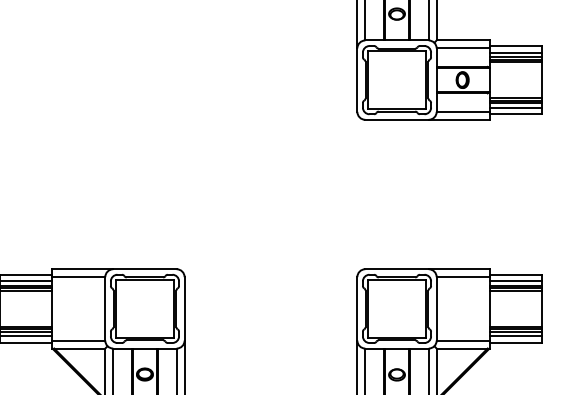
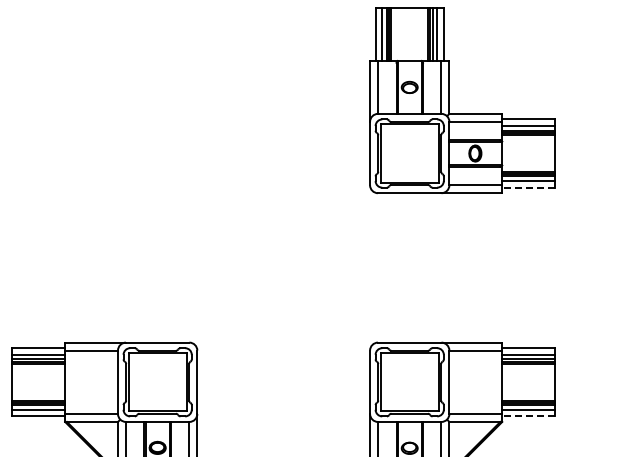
line: (515, 114) -> (528, 187), solid -> dashed
line: (515, 343) -> (528, 416), solid -> dashed

